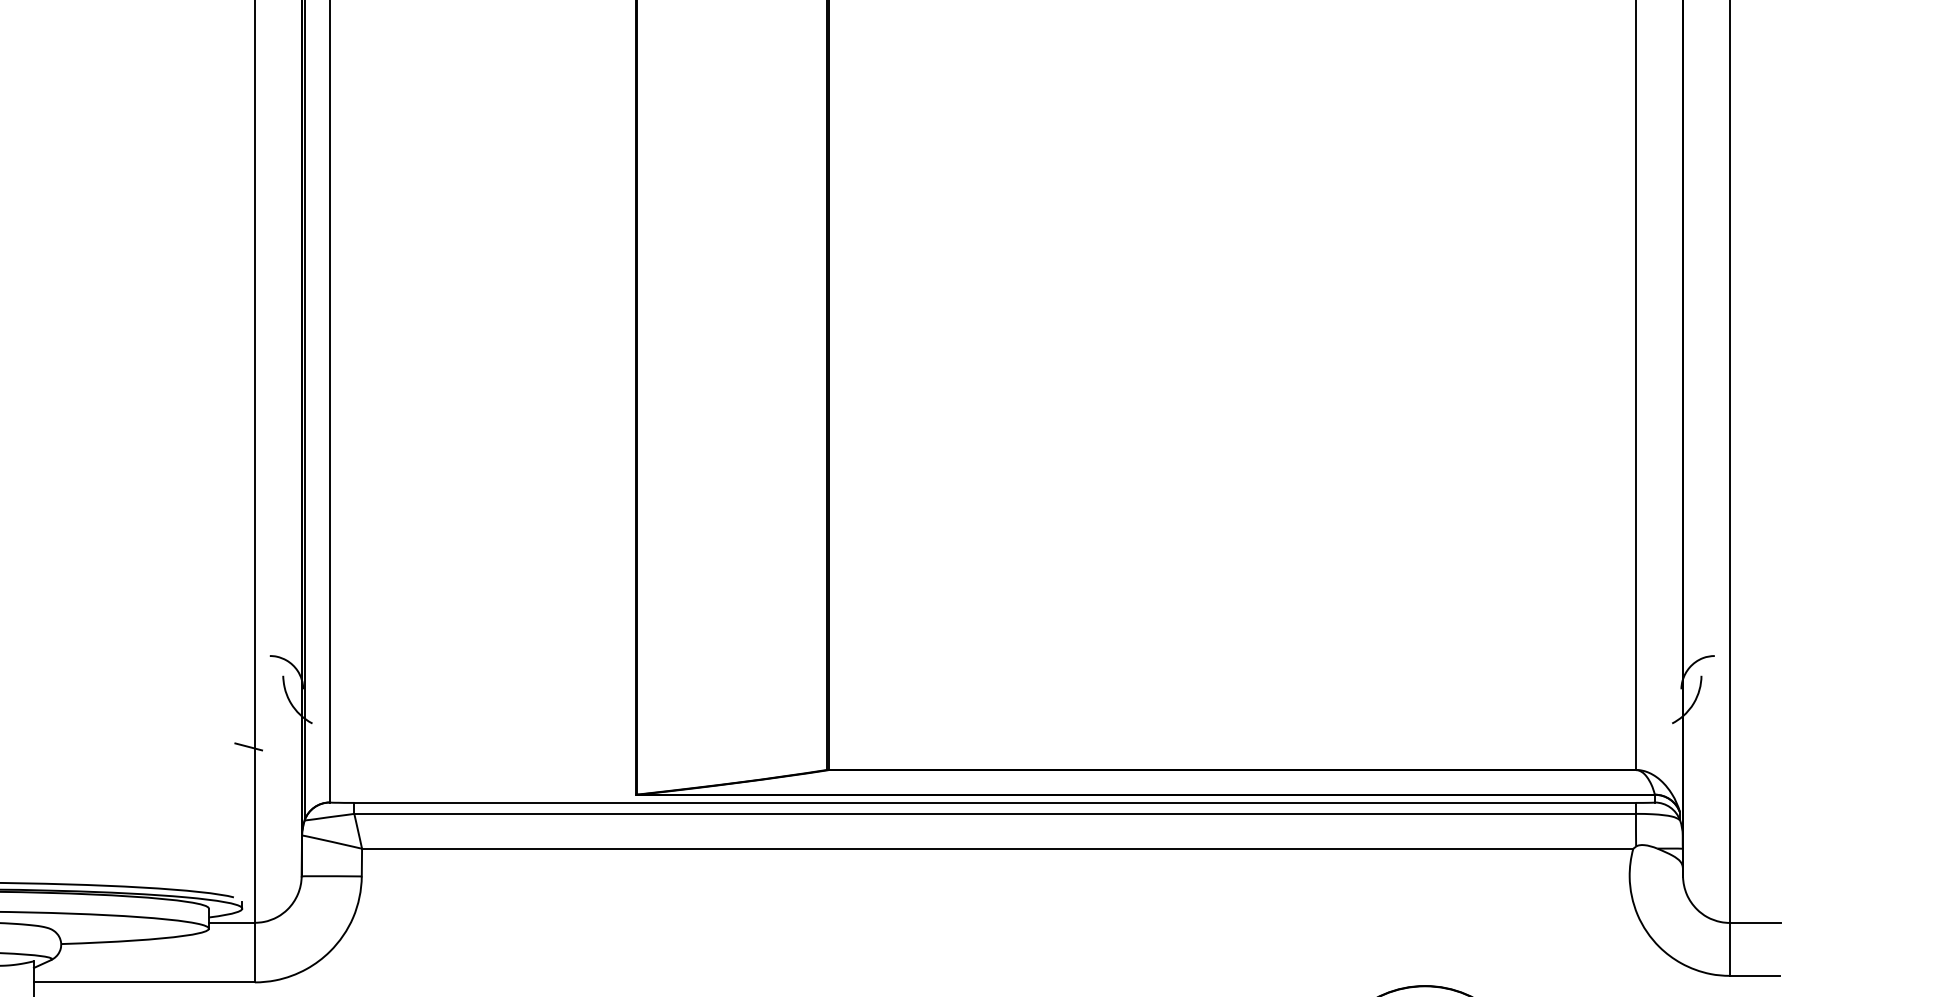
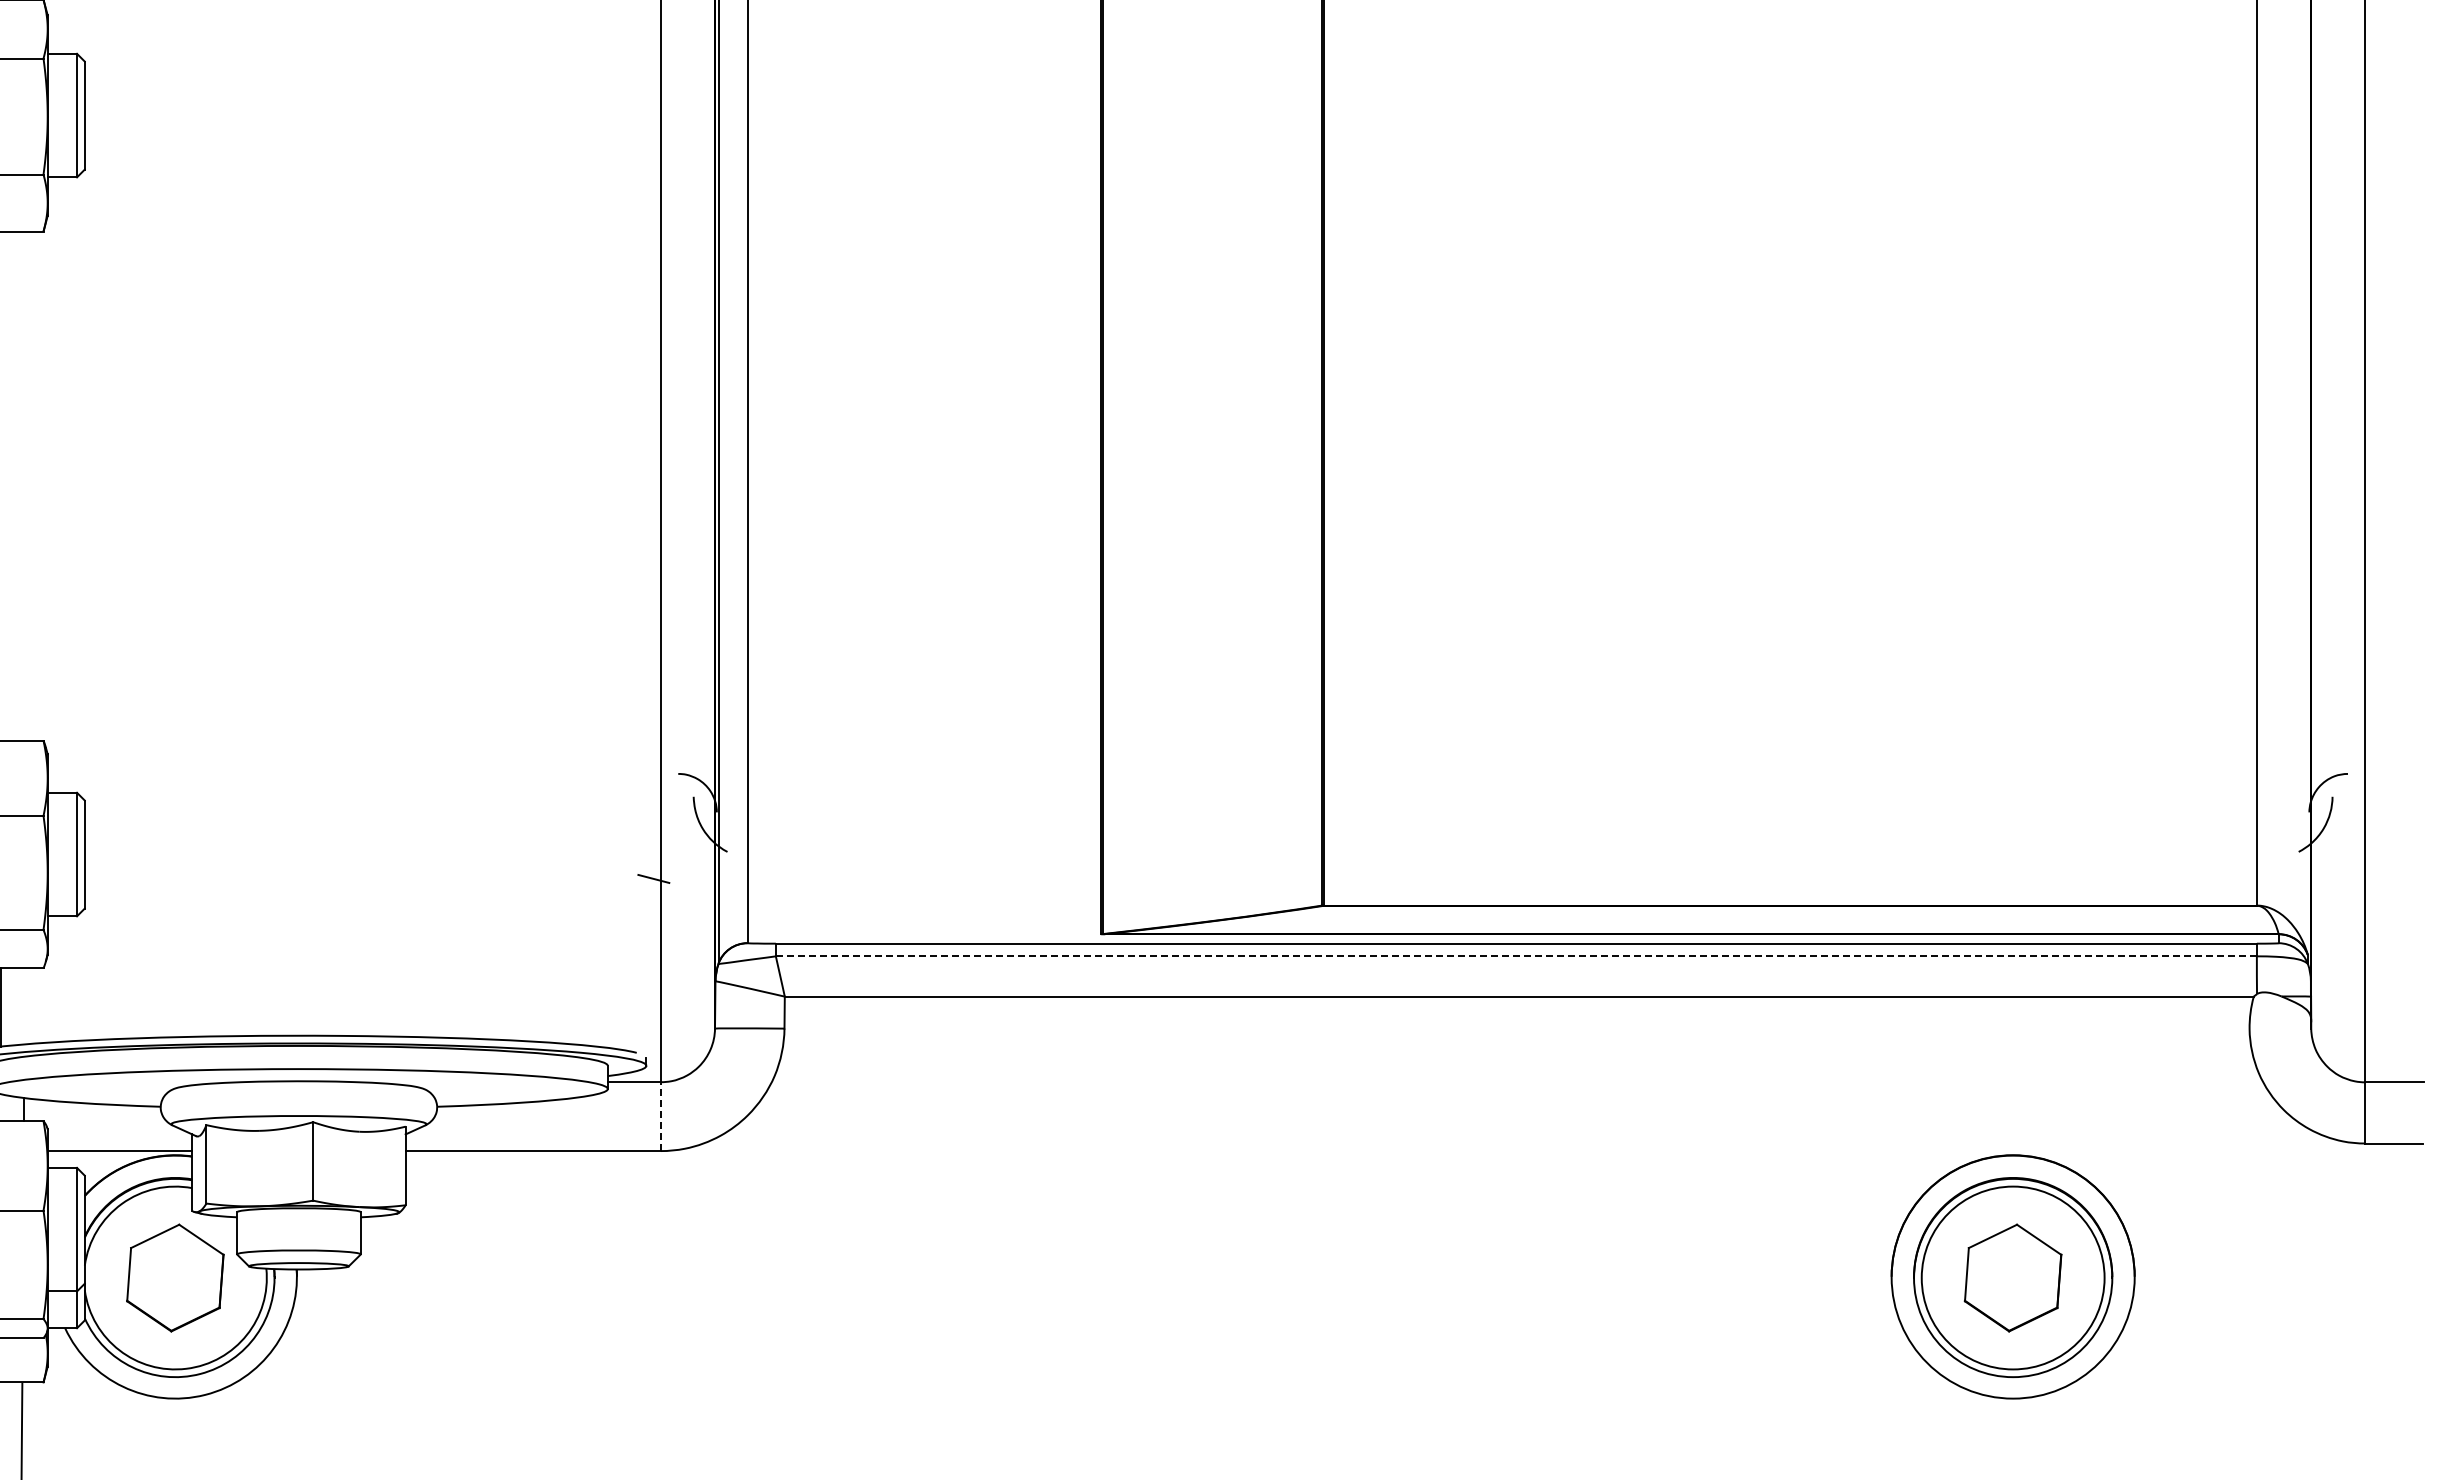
line: (995, 814) -> (1516, 956), solid -> dashed
line: (254, 952) -> (660, 1116), solid -> dashed

